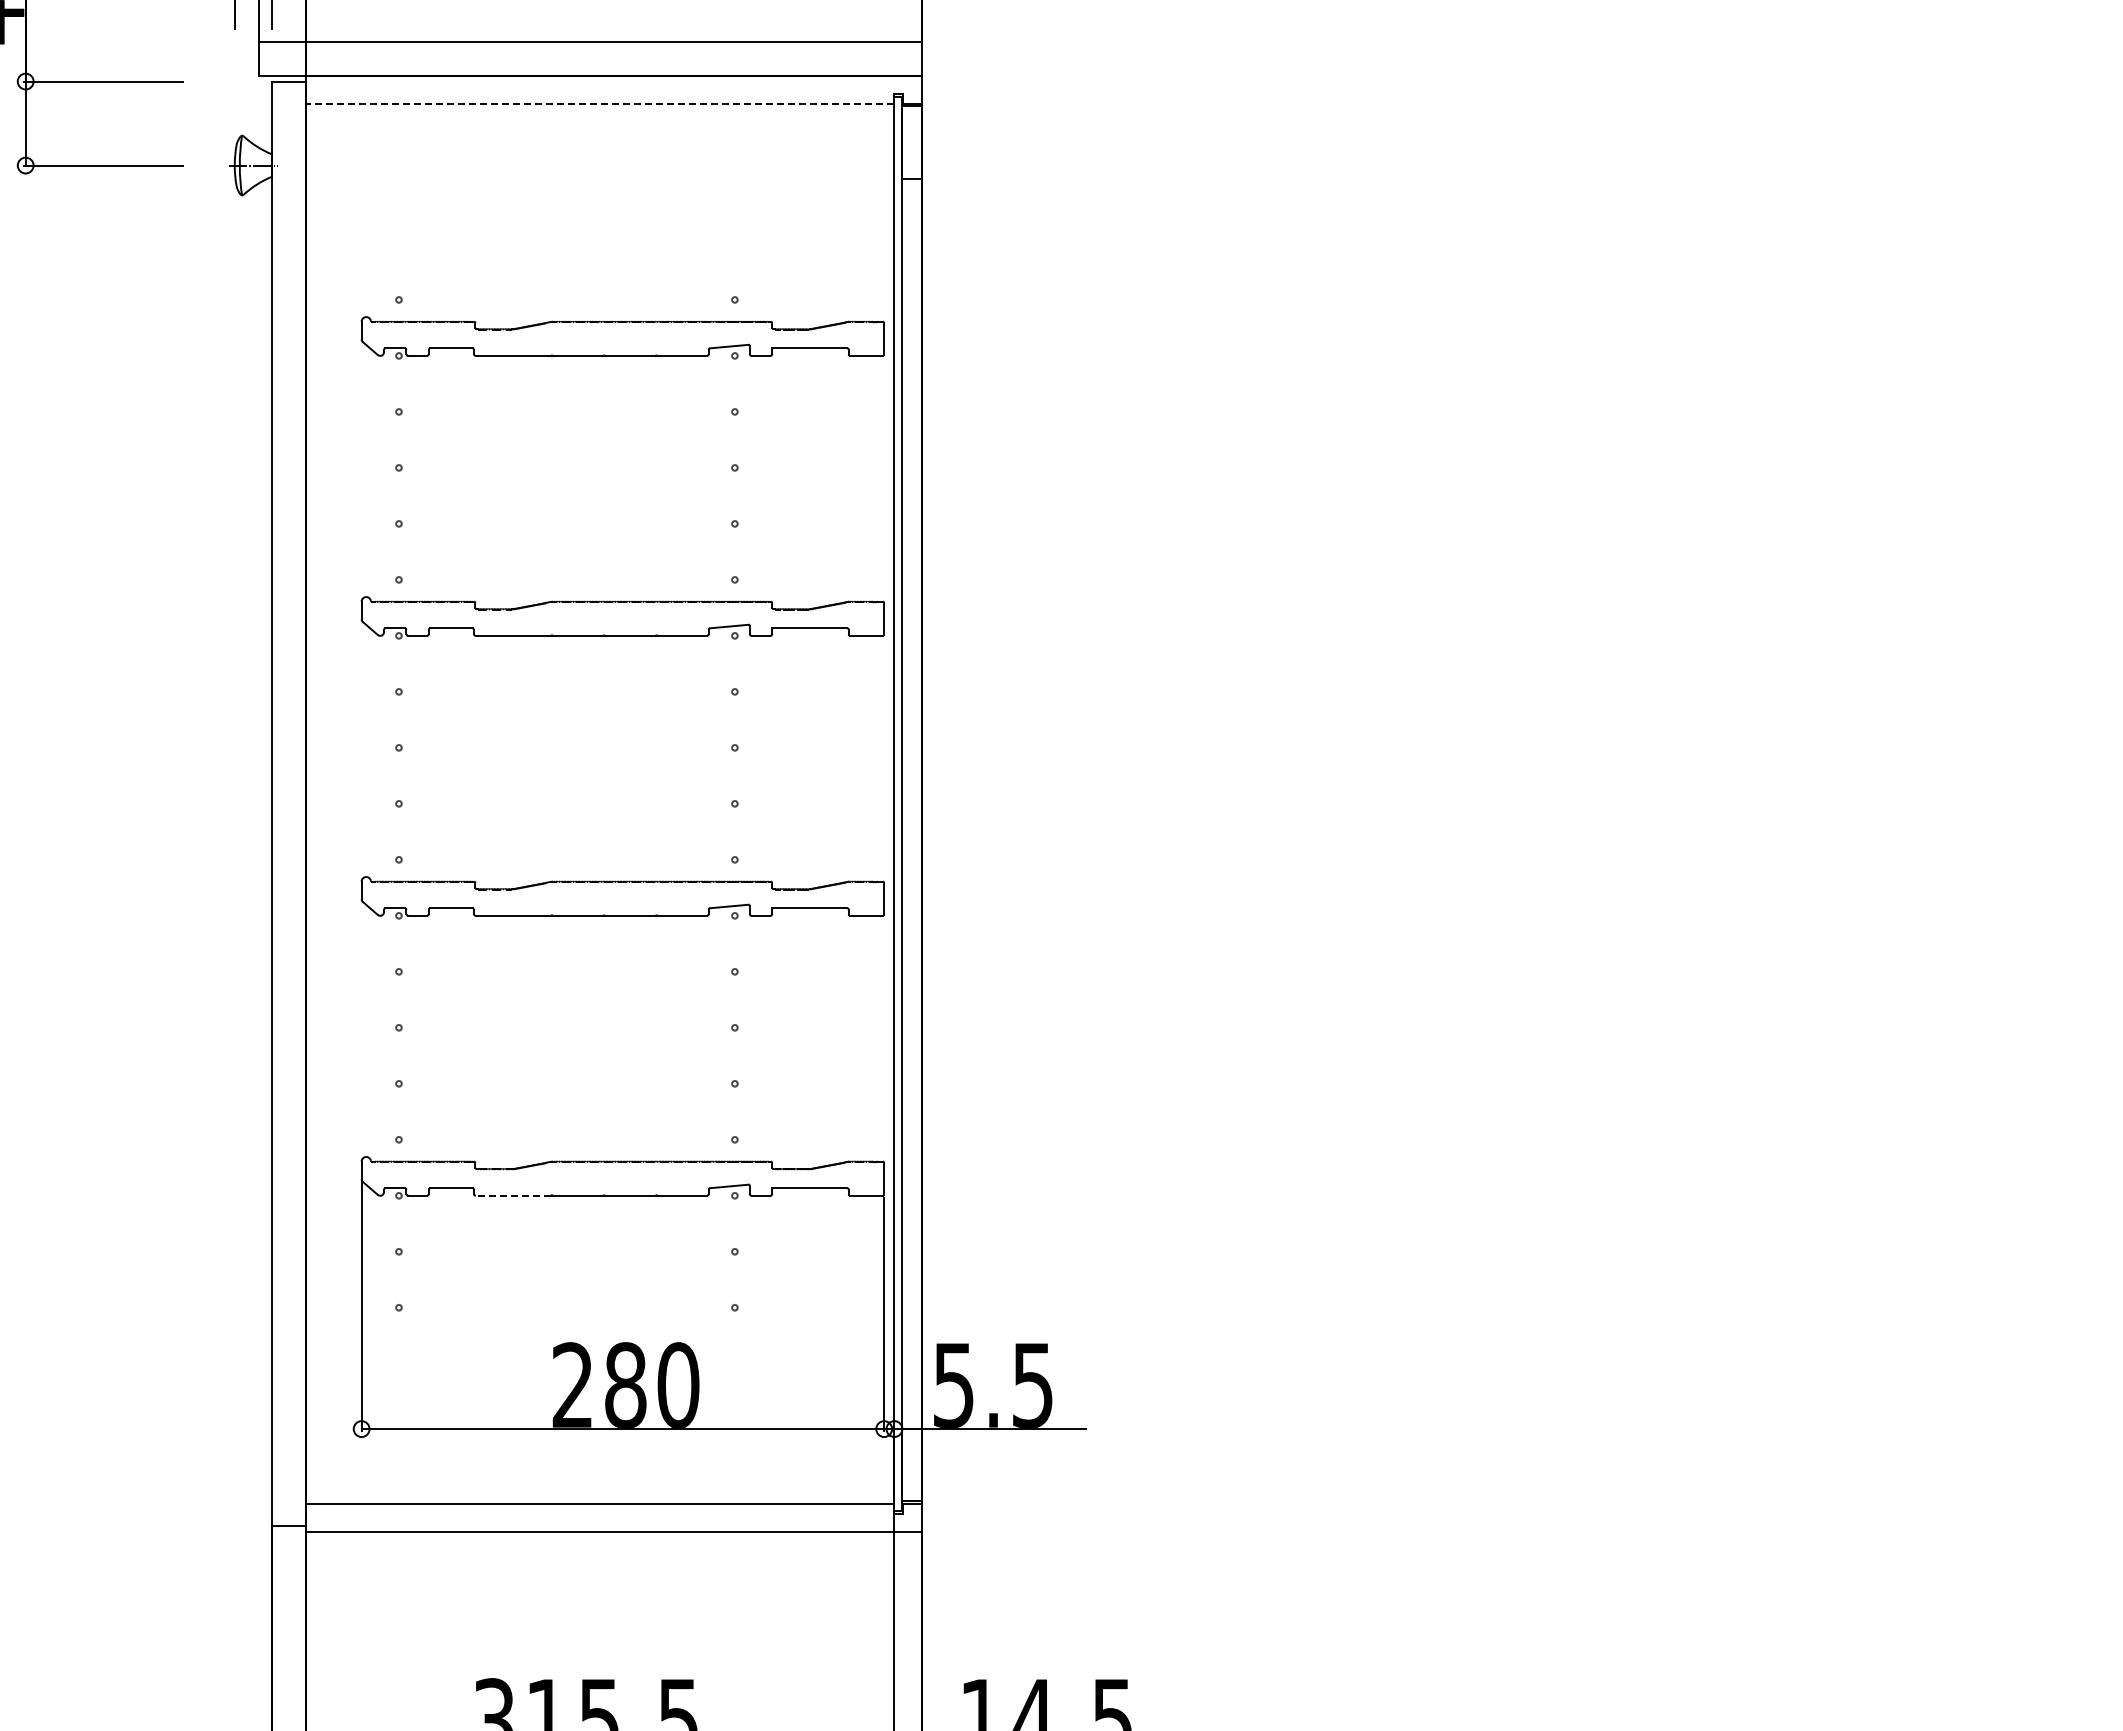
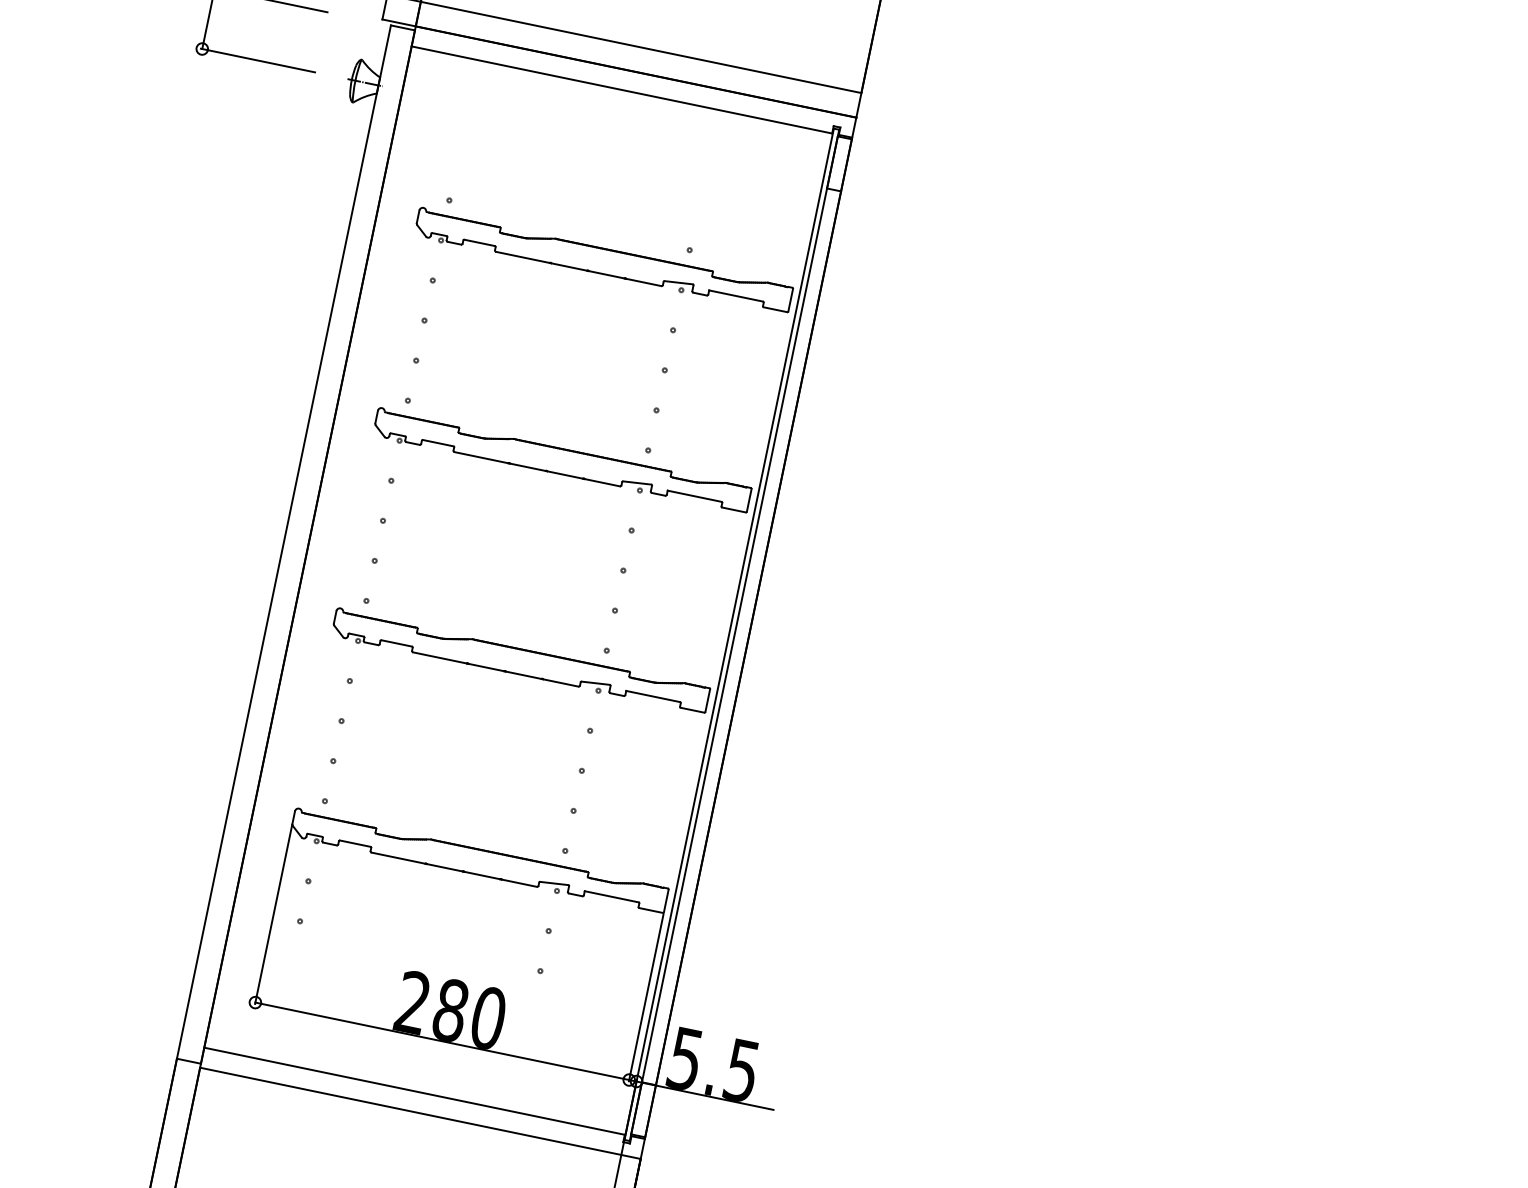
line: (599, 103) -> (621, 89), dashed -> solid
line: (513, 1195) -> (398, 858), dashed -> solid

